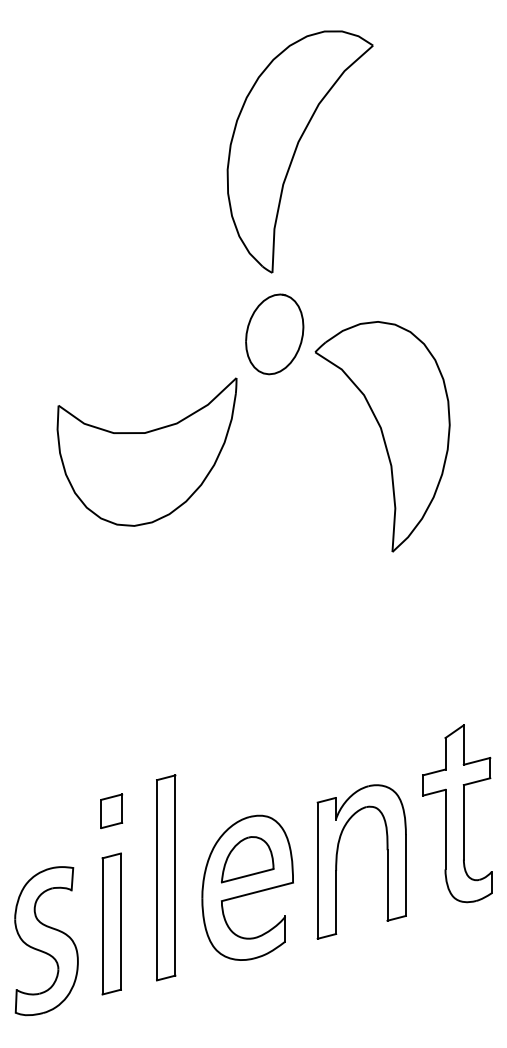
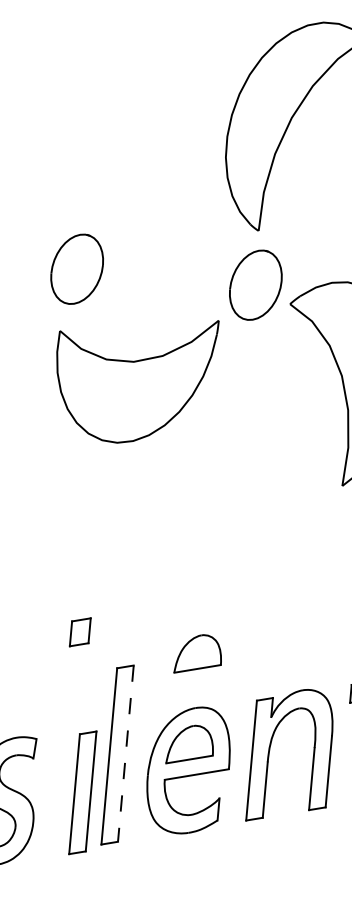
part: (71, 334) -> (76, 269), added
part: (247, 756) -> (198, 654), added
part: (111, 810) -> (80, 631), moved
line: (175, 876) -> (125, 754), solid -> dashed
part: (111, 923) -> (82, 792), moved

